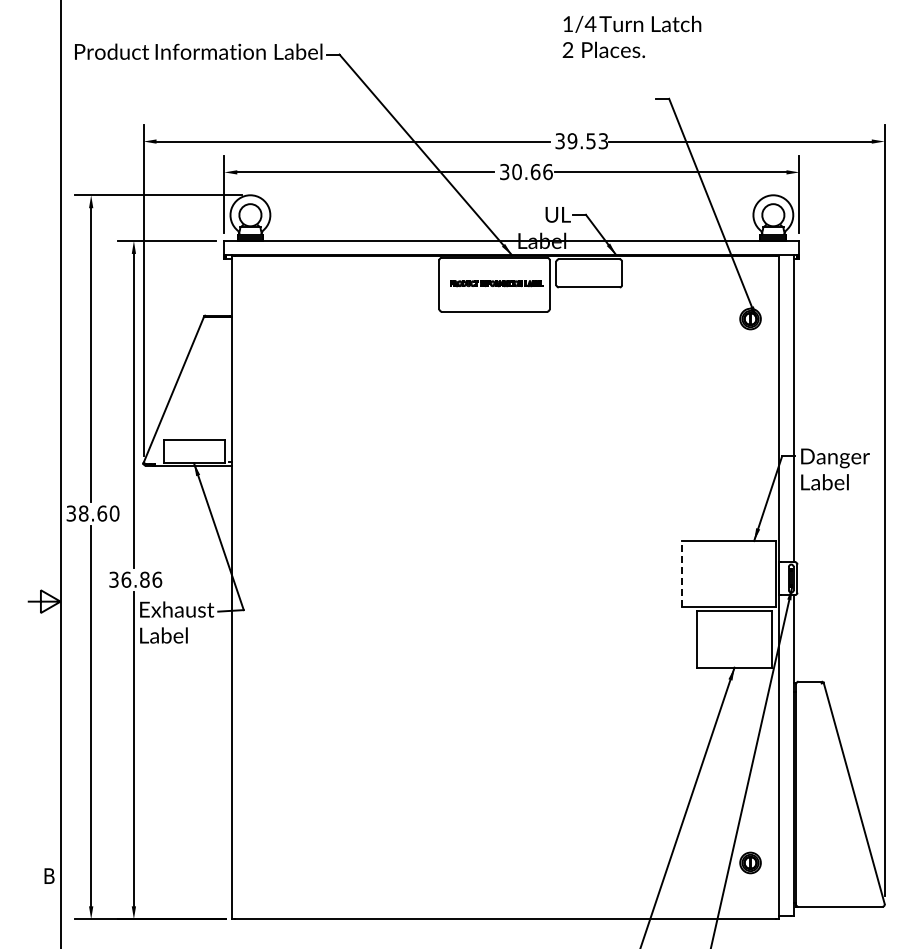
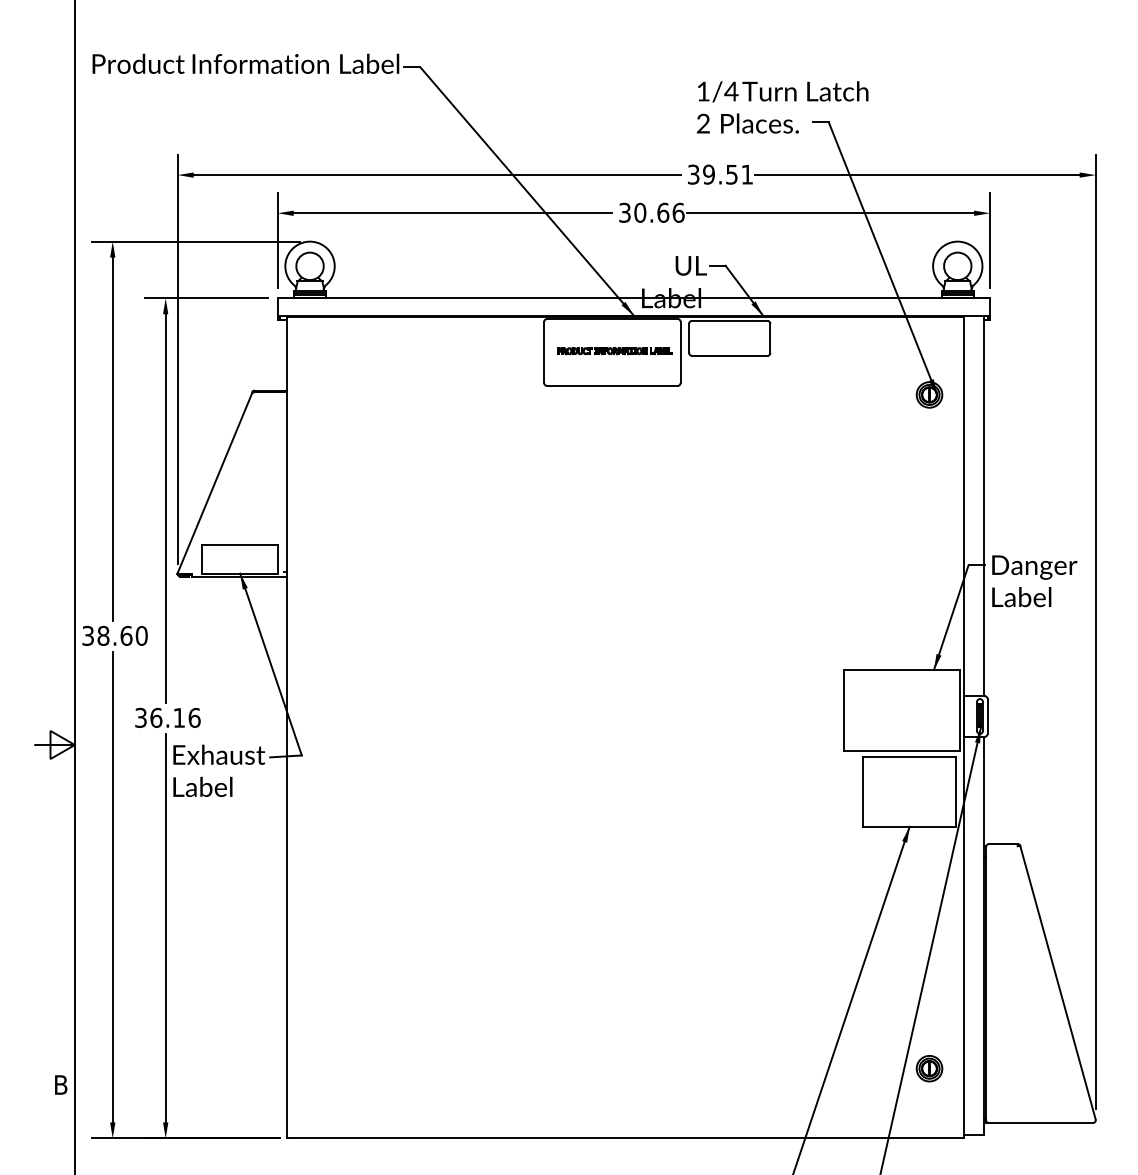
text: (631, 36) -> (782, 106), moved
text: (603, 141) -> (747, 175), 39.53 -> 39.51
line: (681, 573) -> (843, 710), dashed -> solid
text: (144, 579) -> (178, 717), 36.86 -> 36.16

